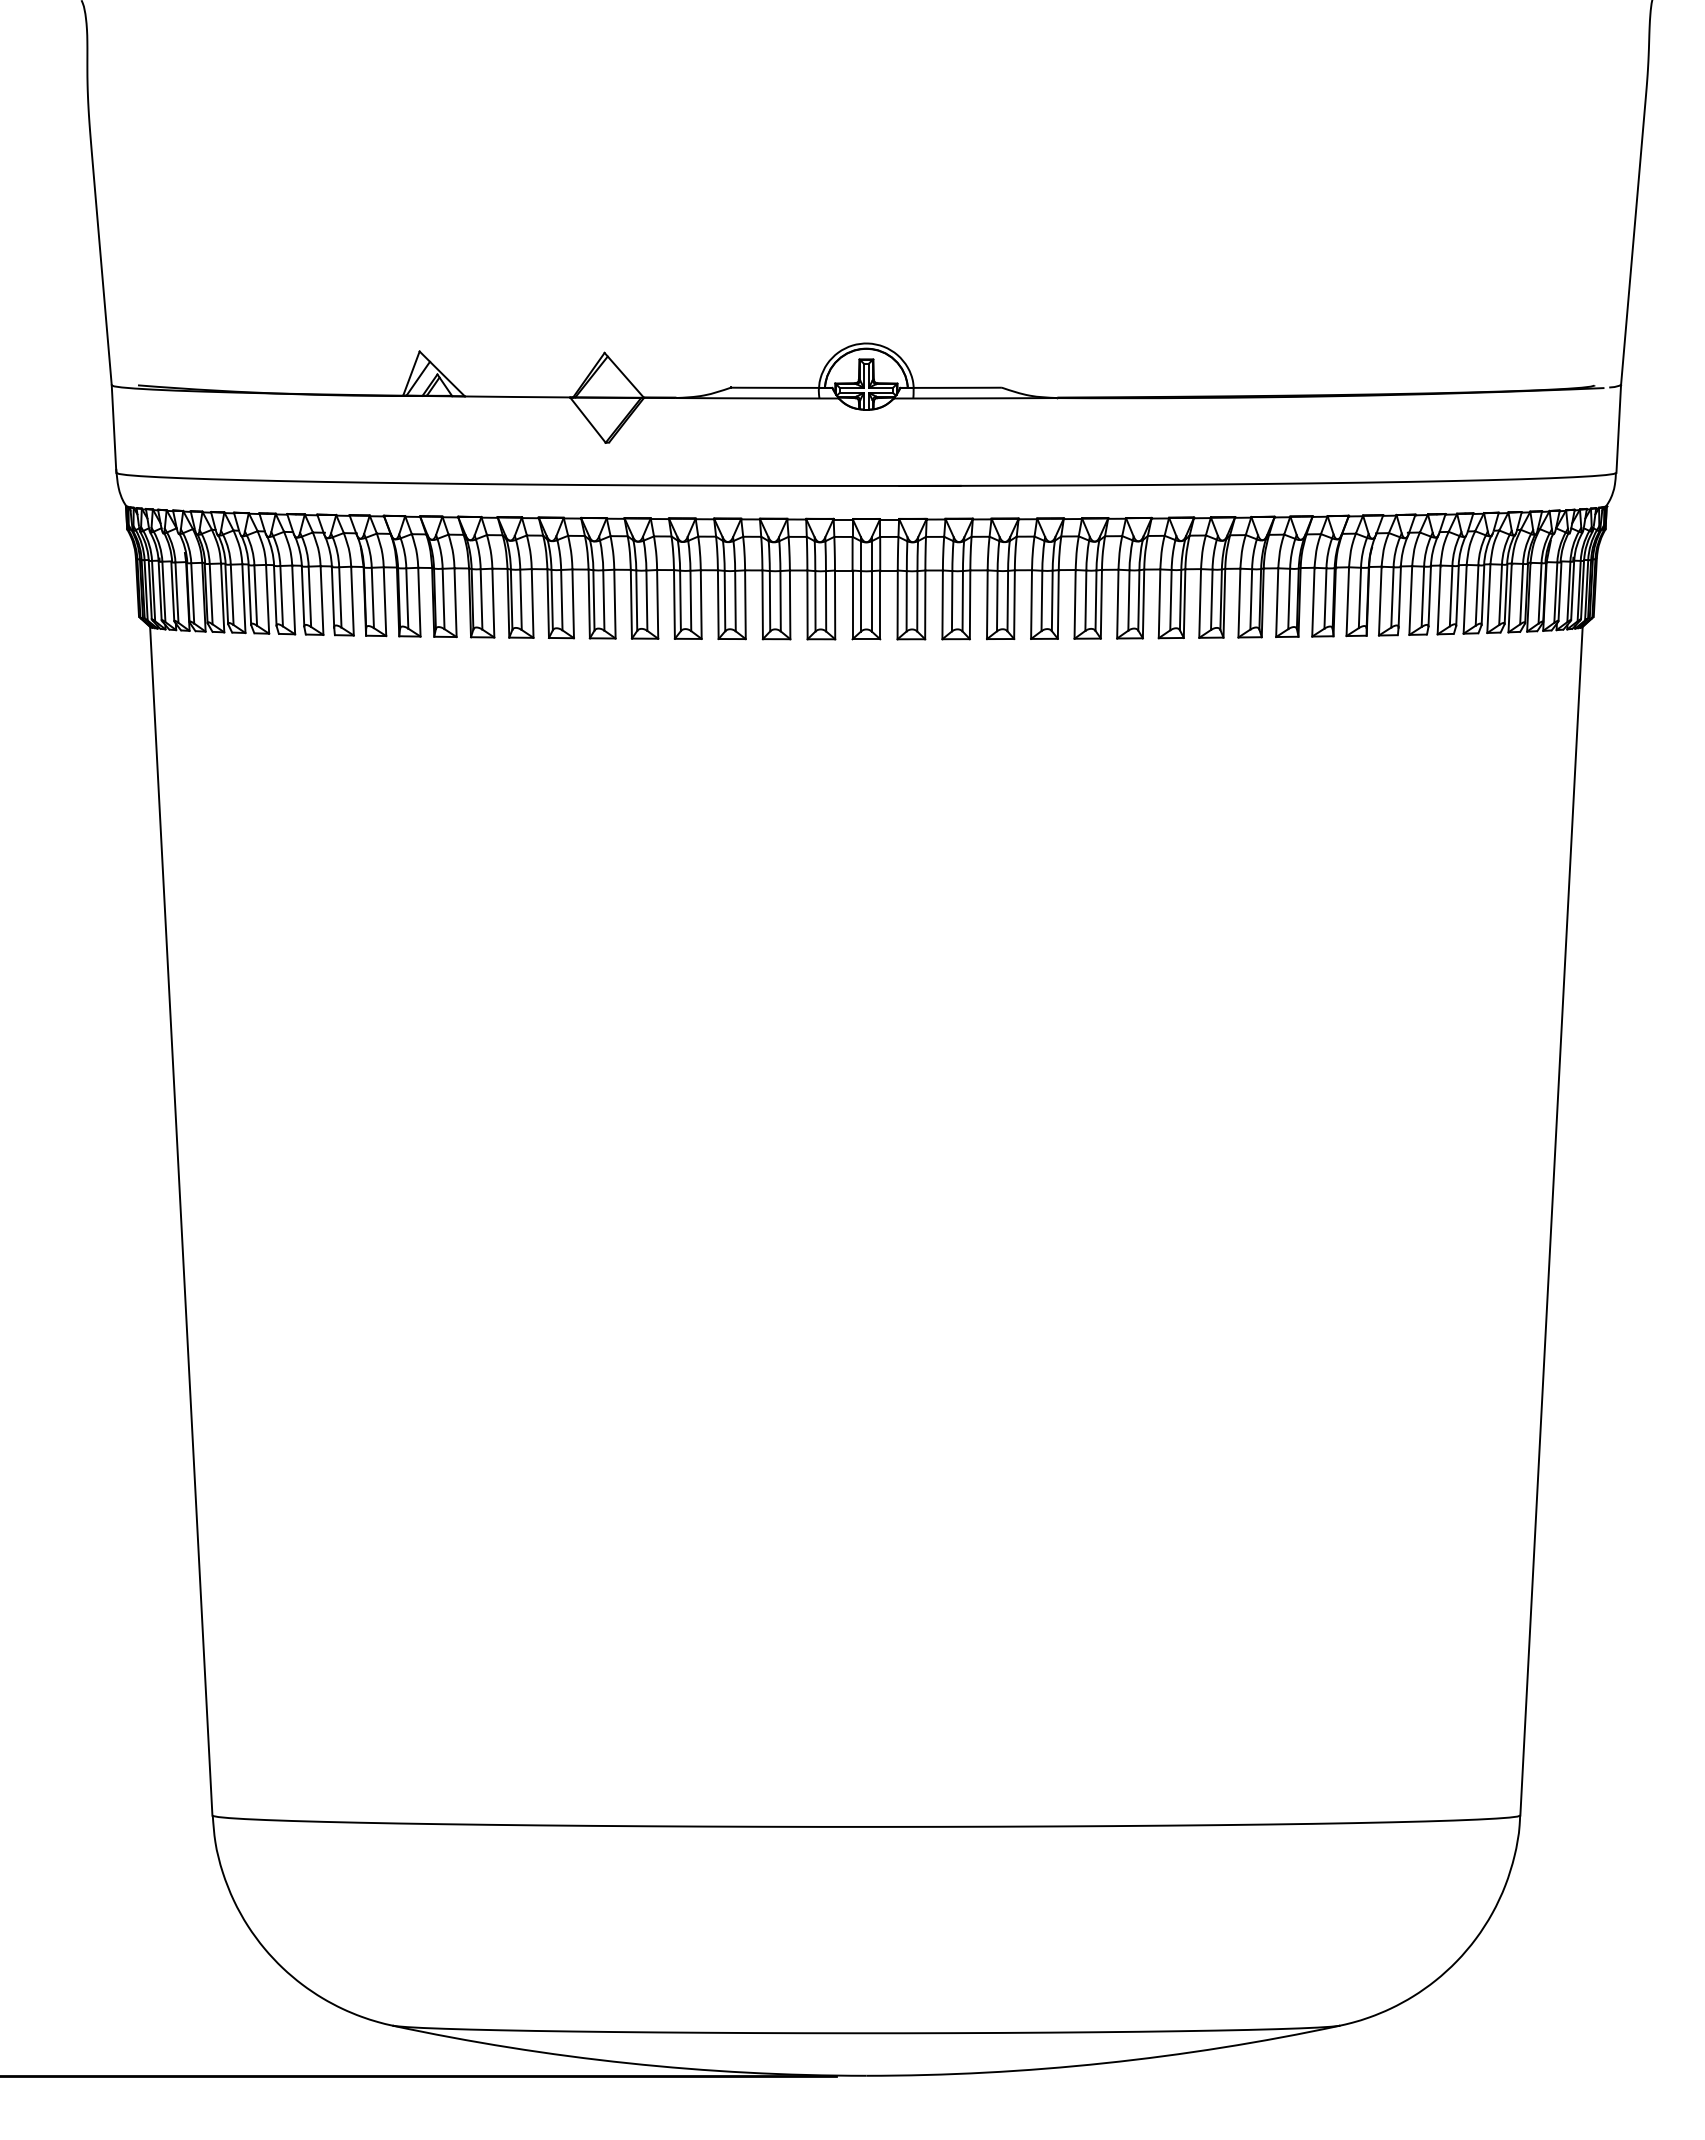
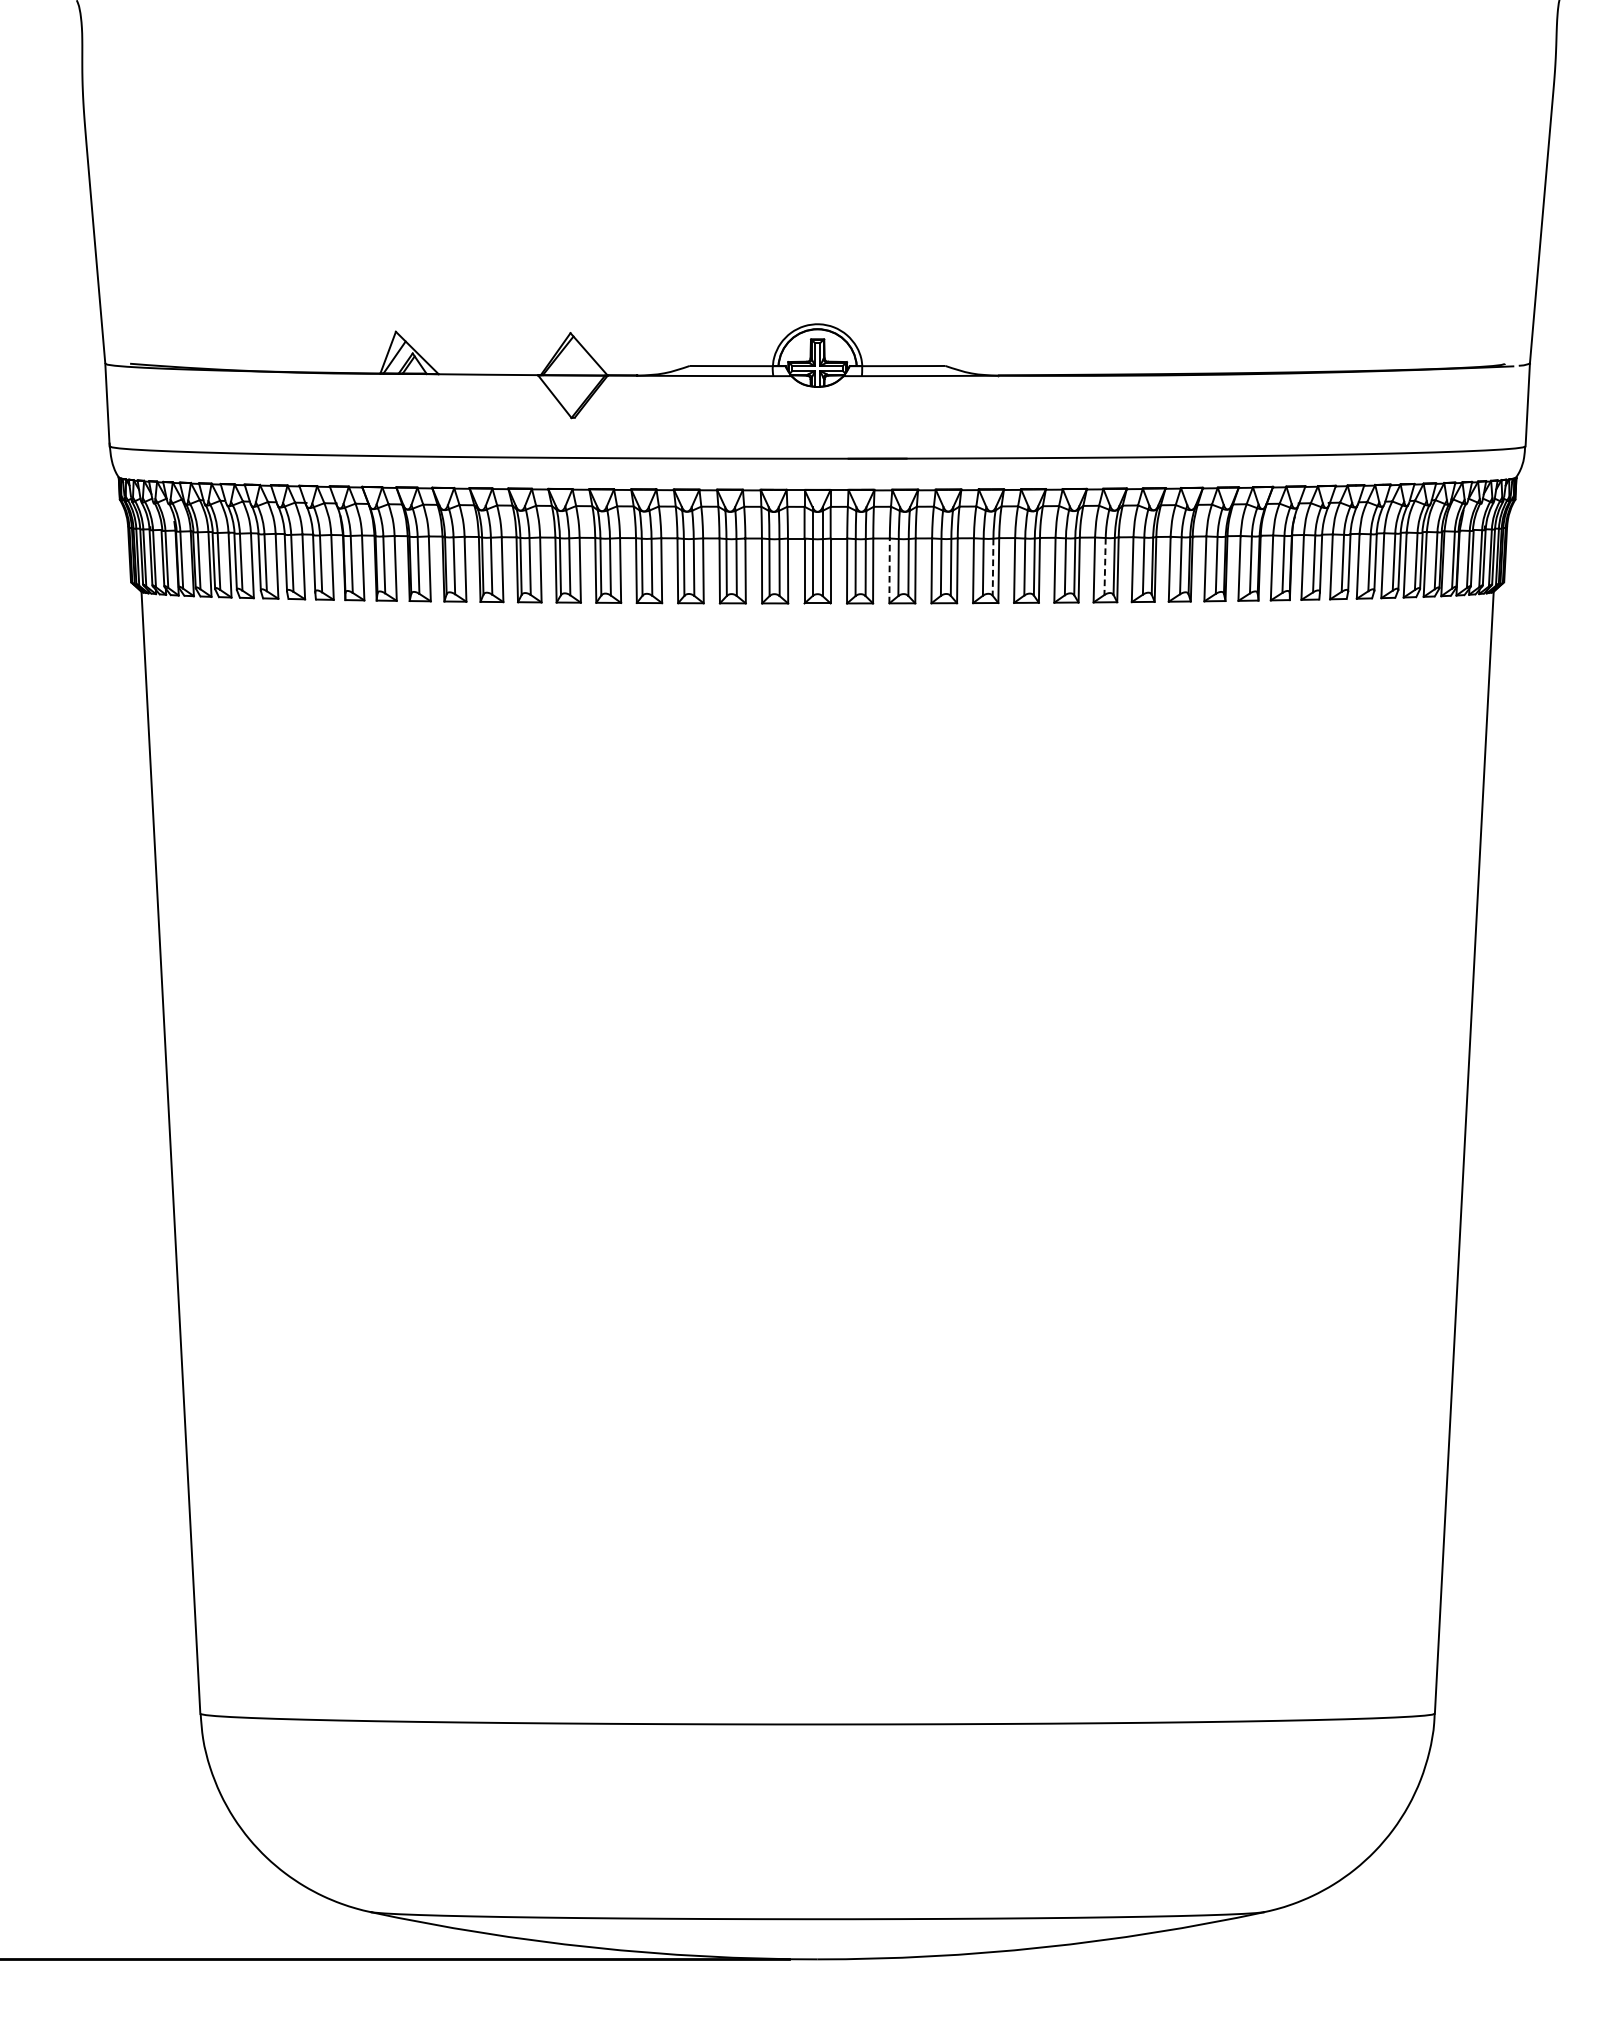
line: (1170, 600) -> (1104, 566), solid -> dashed
line: (1052, 601) -> (993, 567), solid -> dashed
line: (942, 604) -> (889, 570), solid -> dashed

